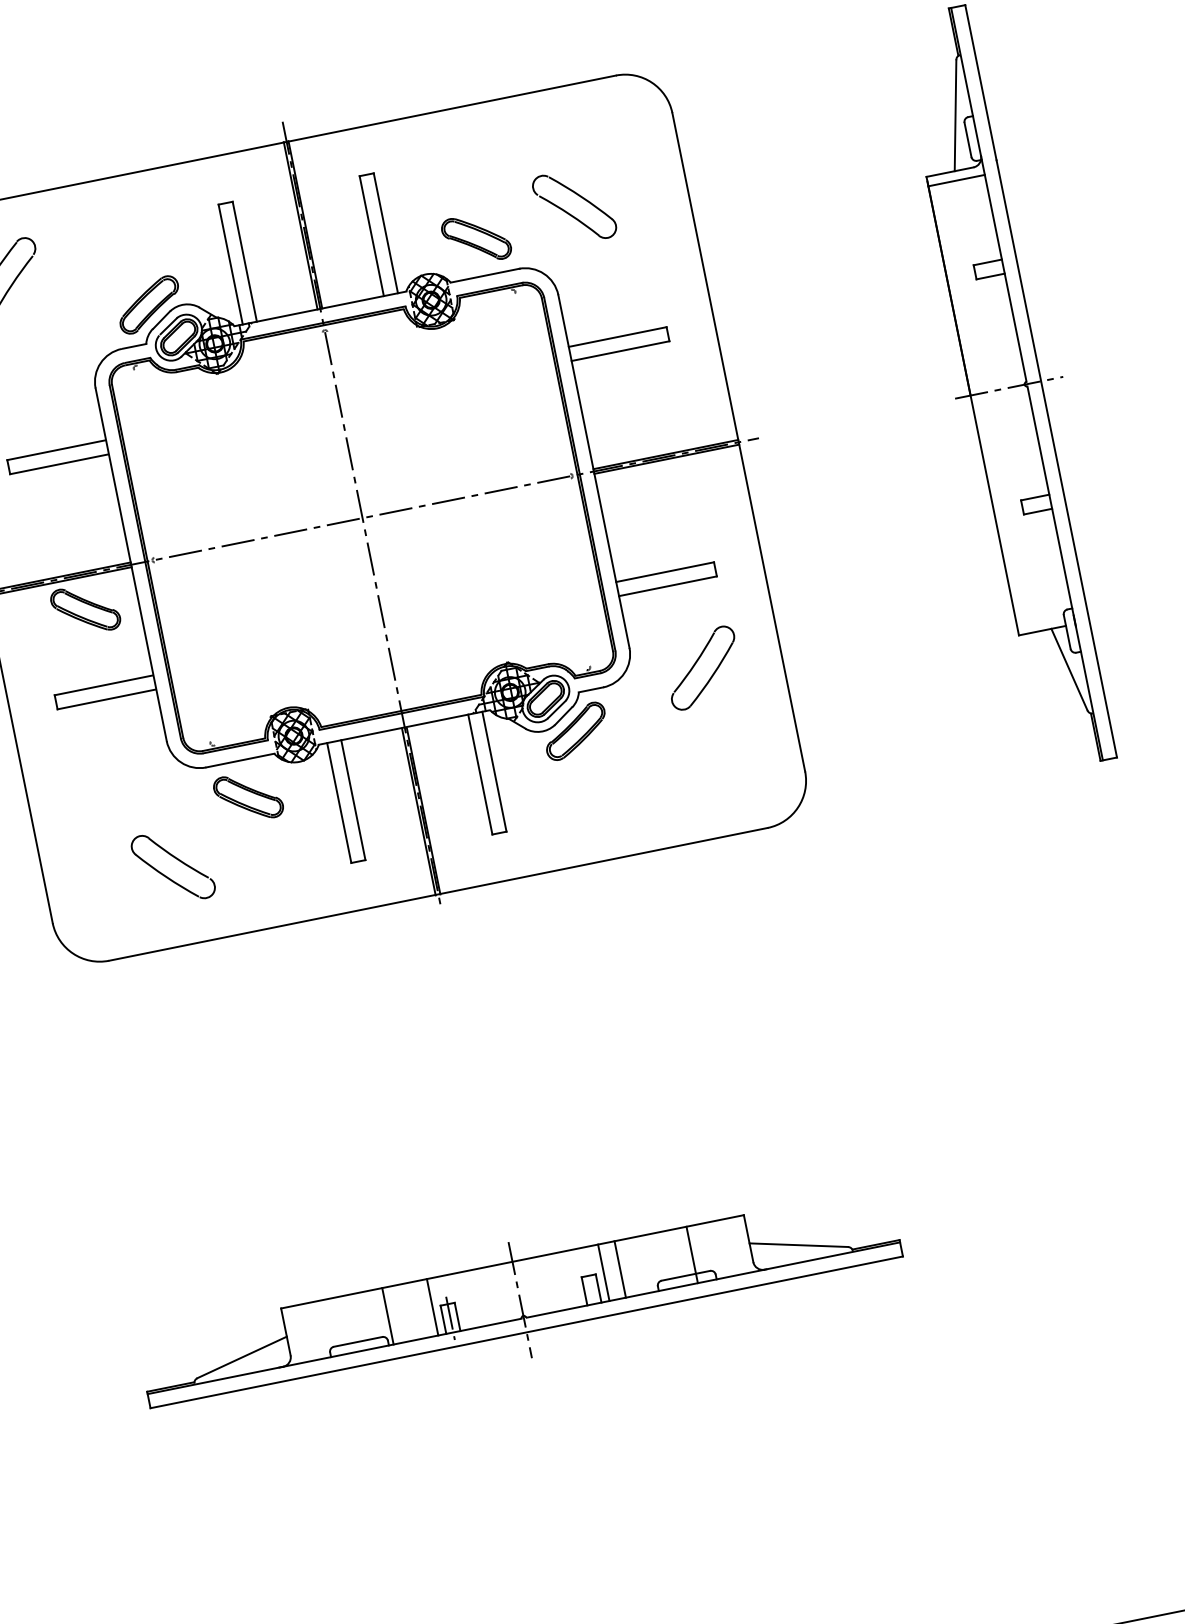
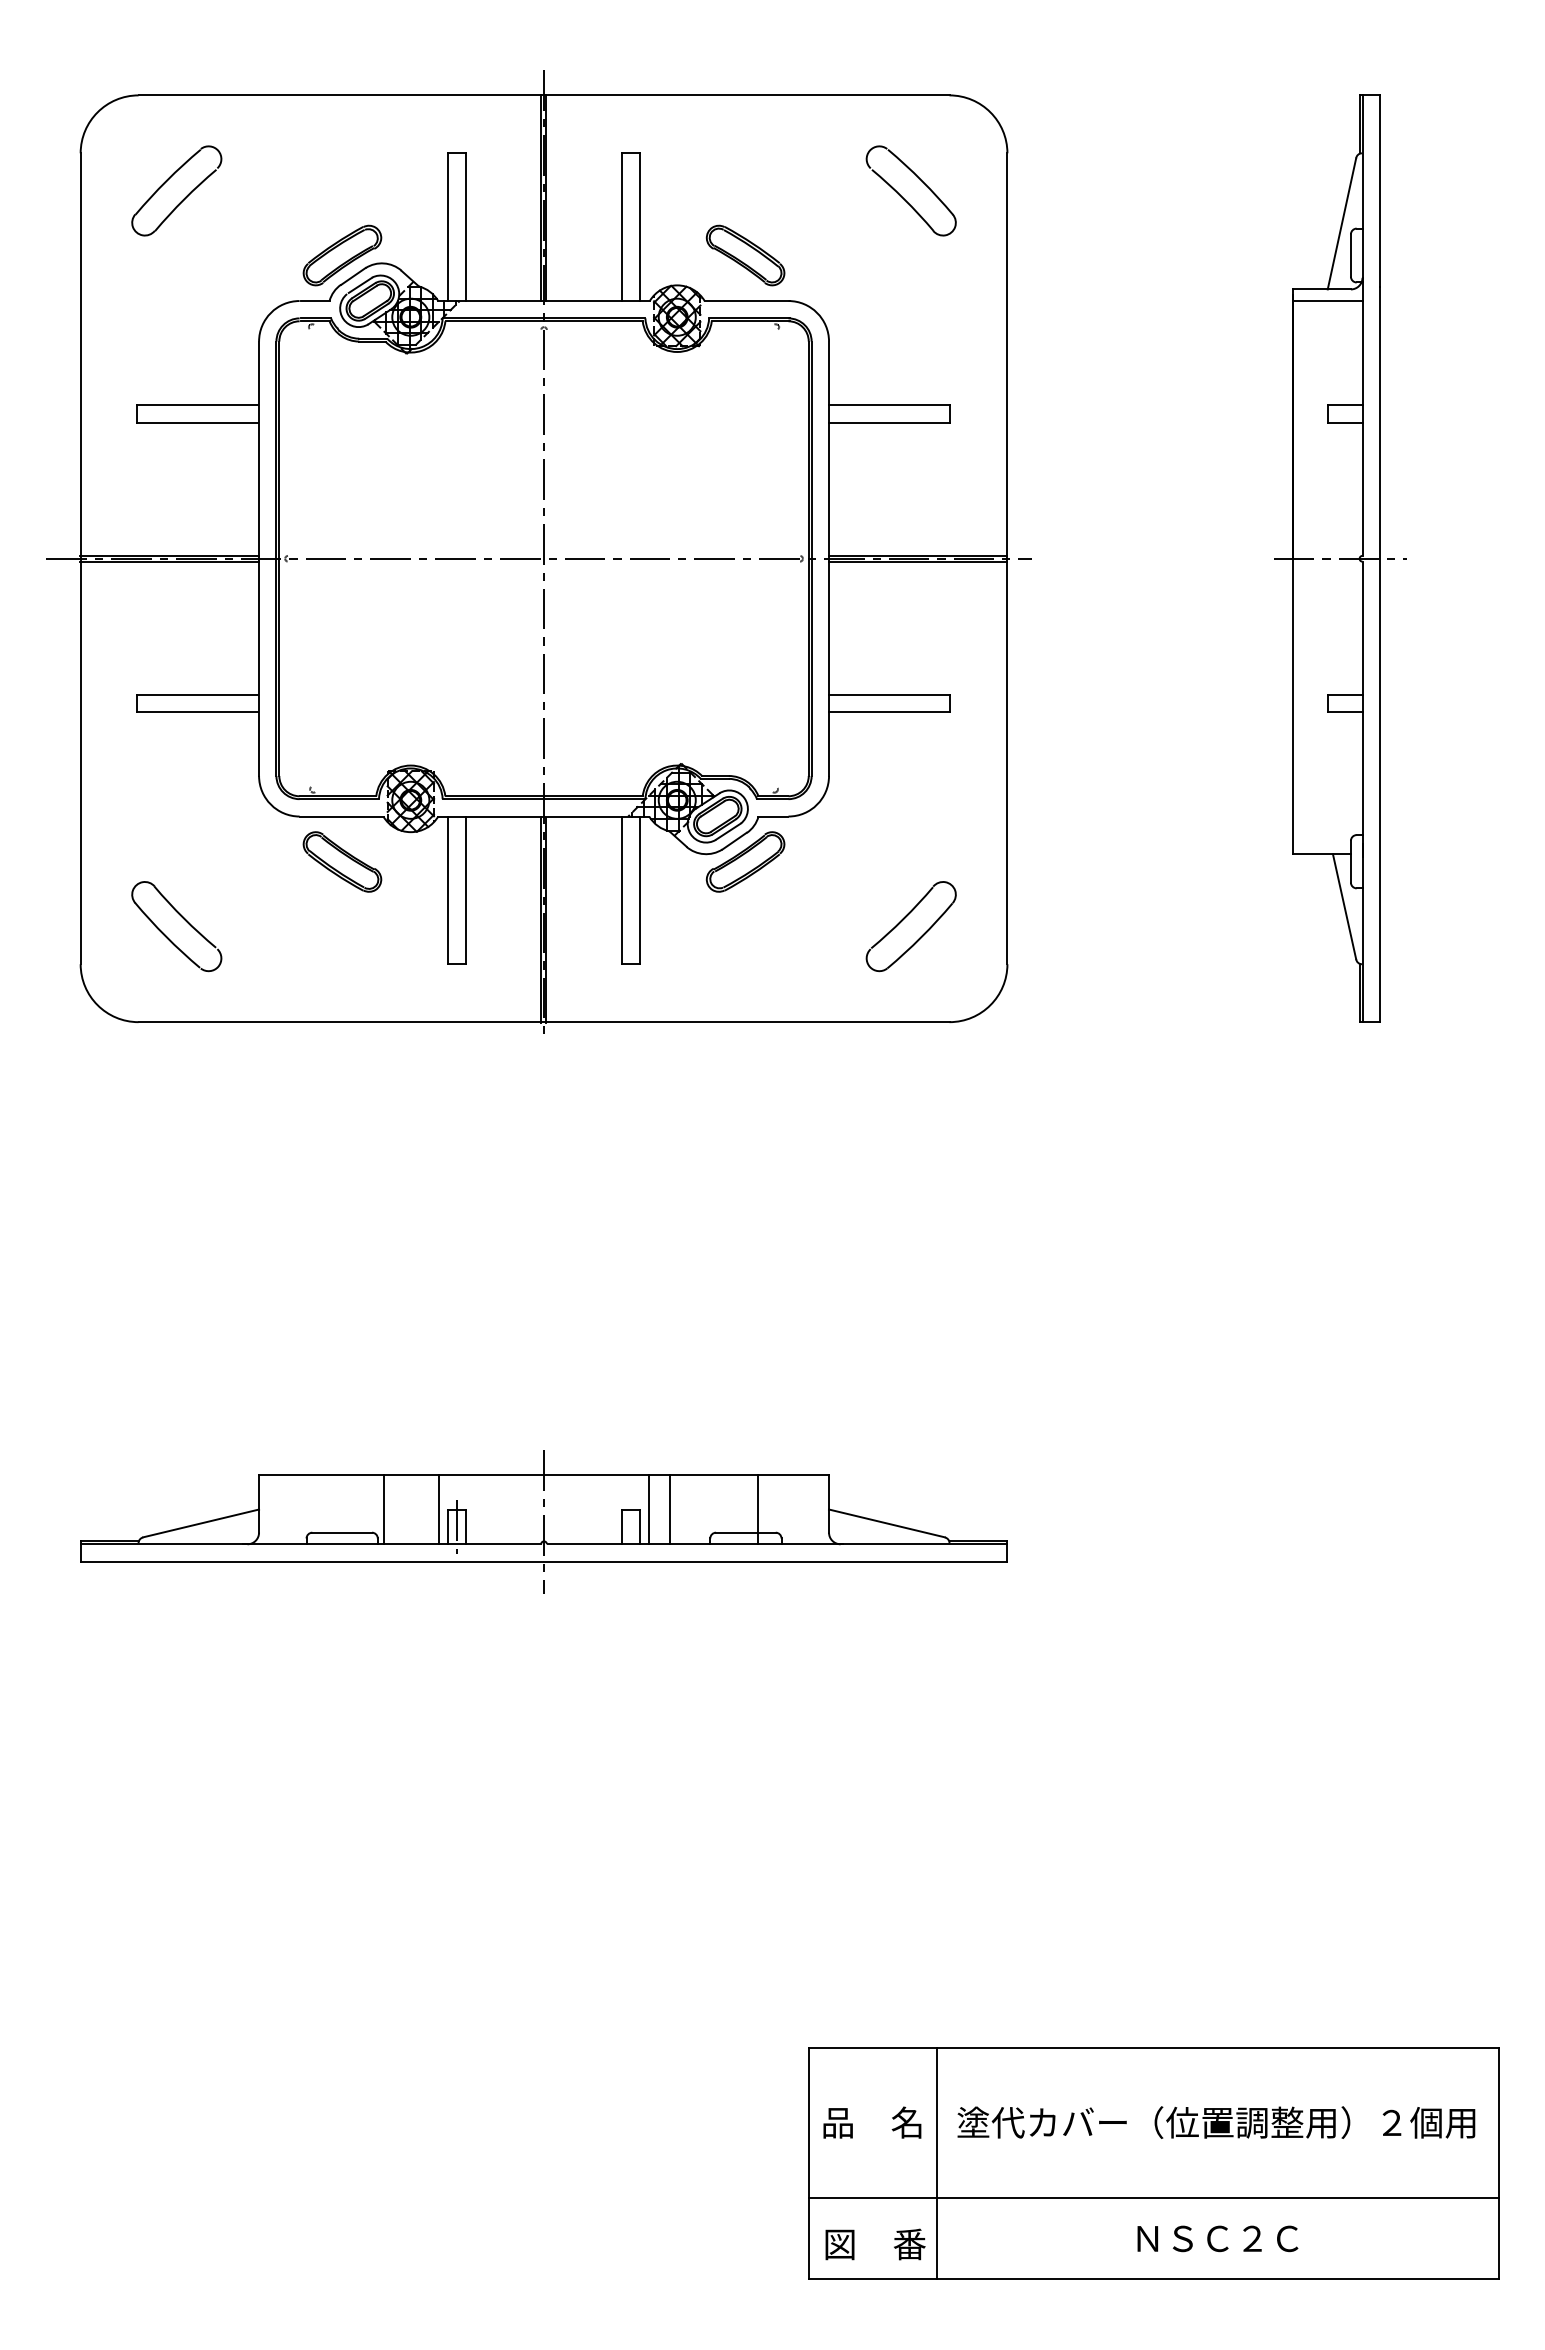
part: (569, 213) -> (903, 197), moved
part: (85, 609) -> (194, 600), removed
part: (702, 668) -> (910, 926), moved
part: (177, 860) -> (183, 919), moved

